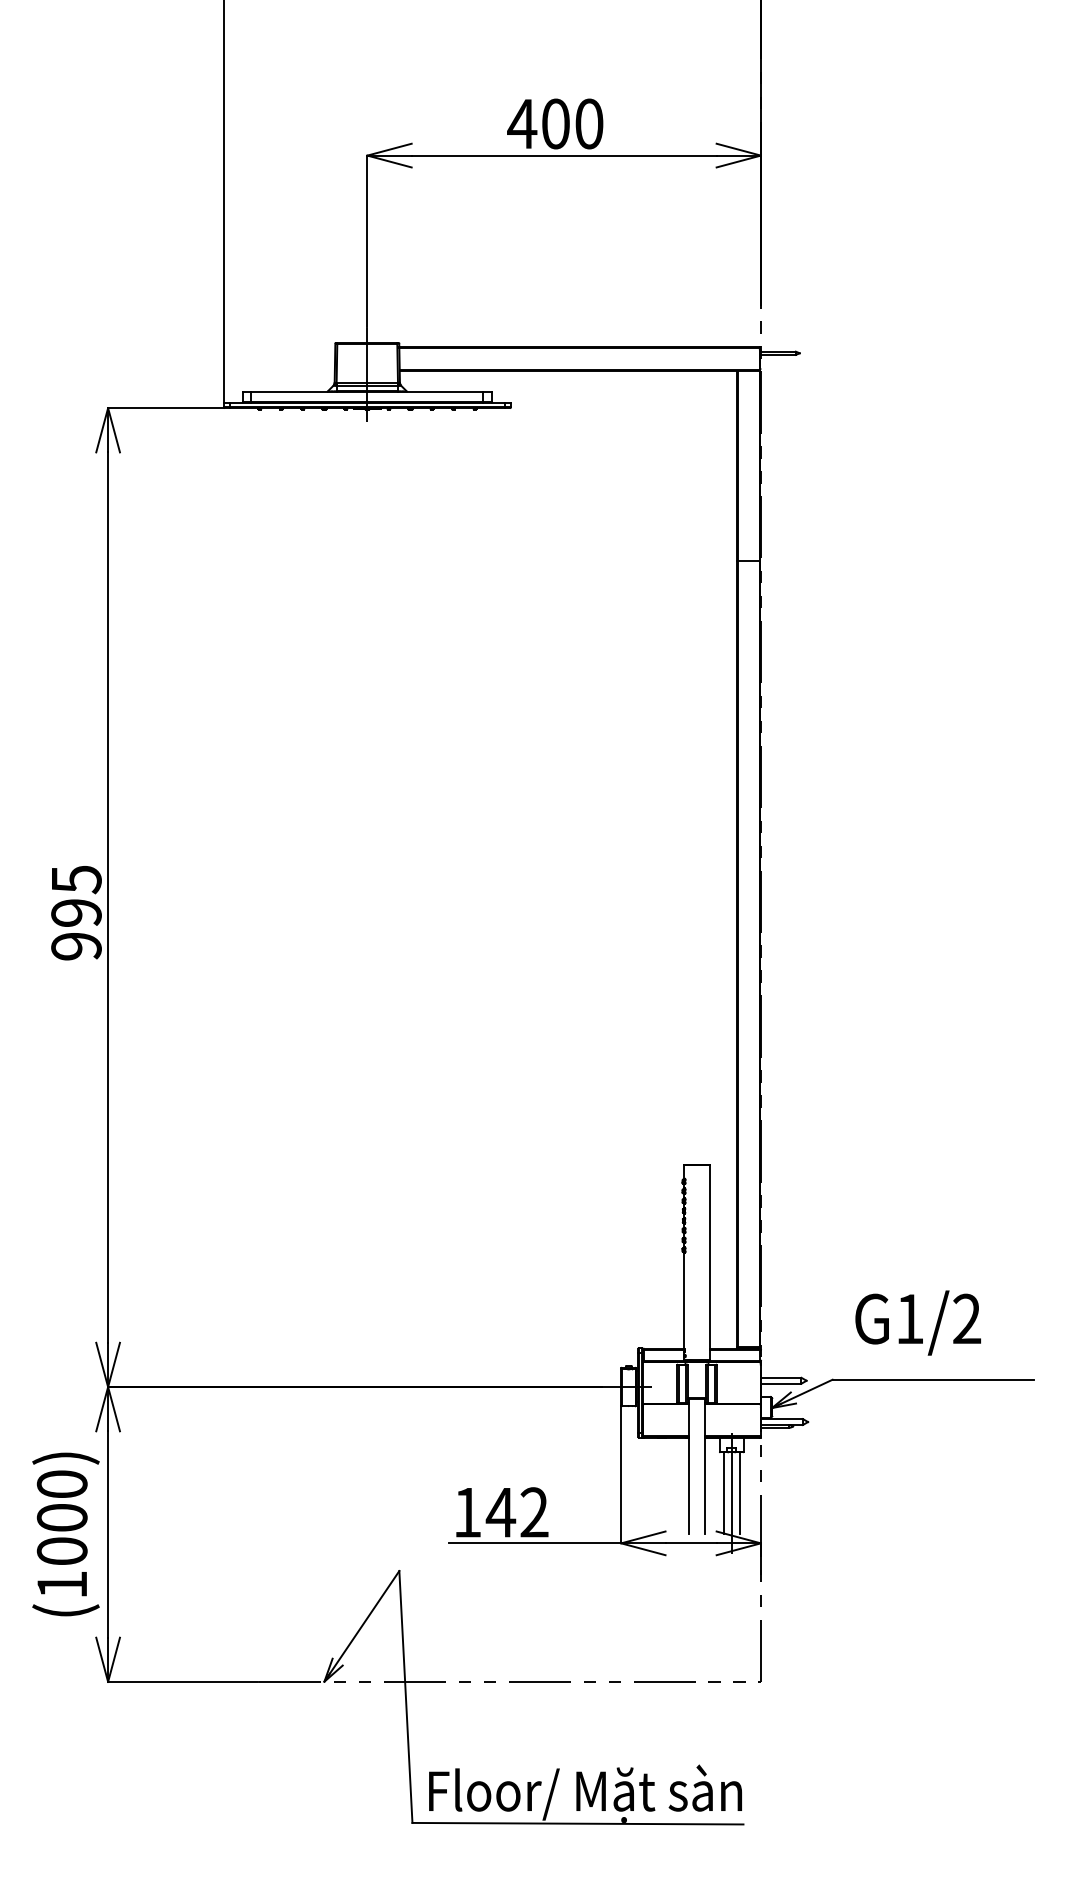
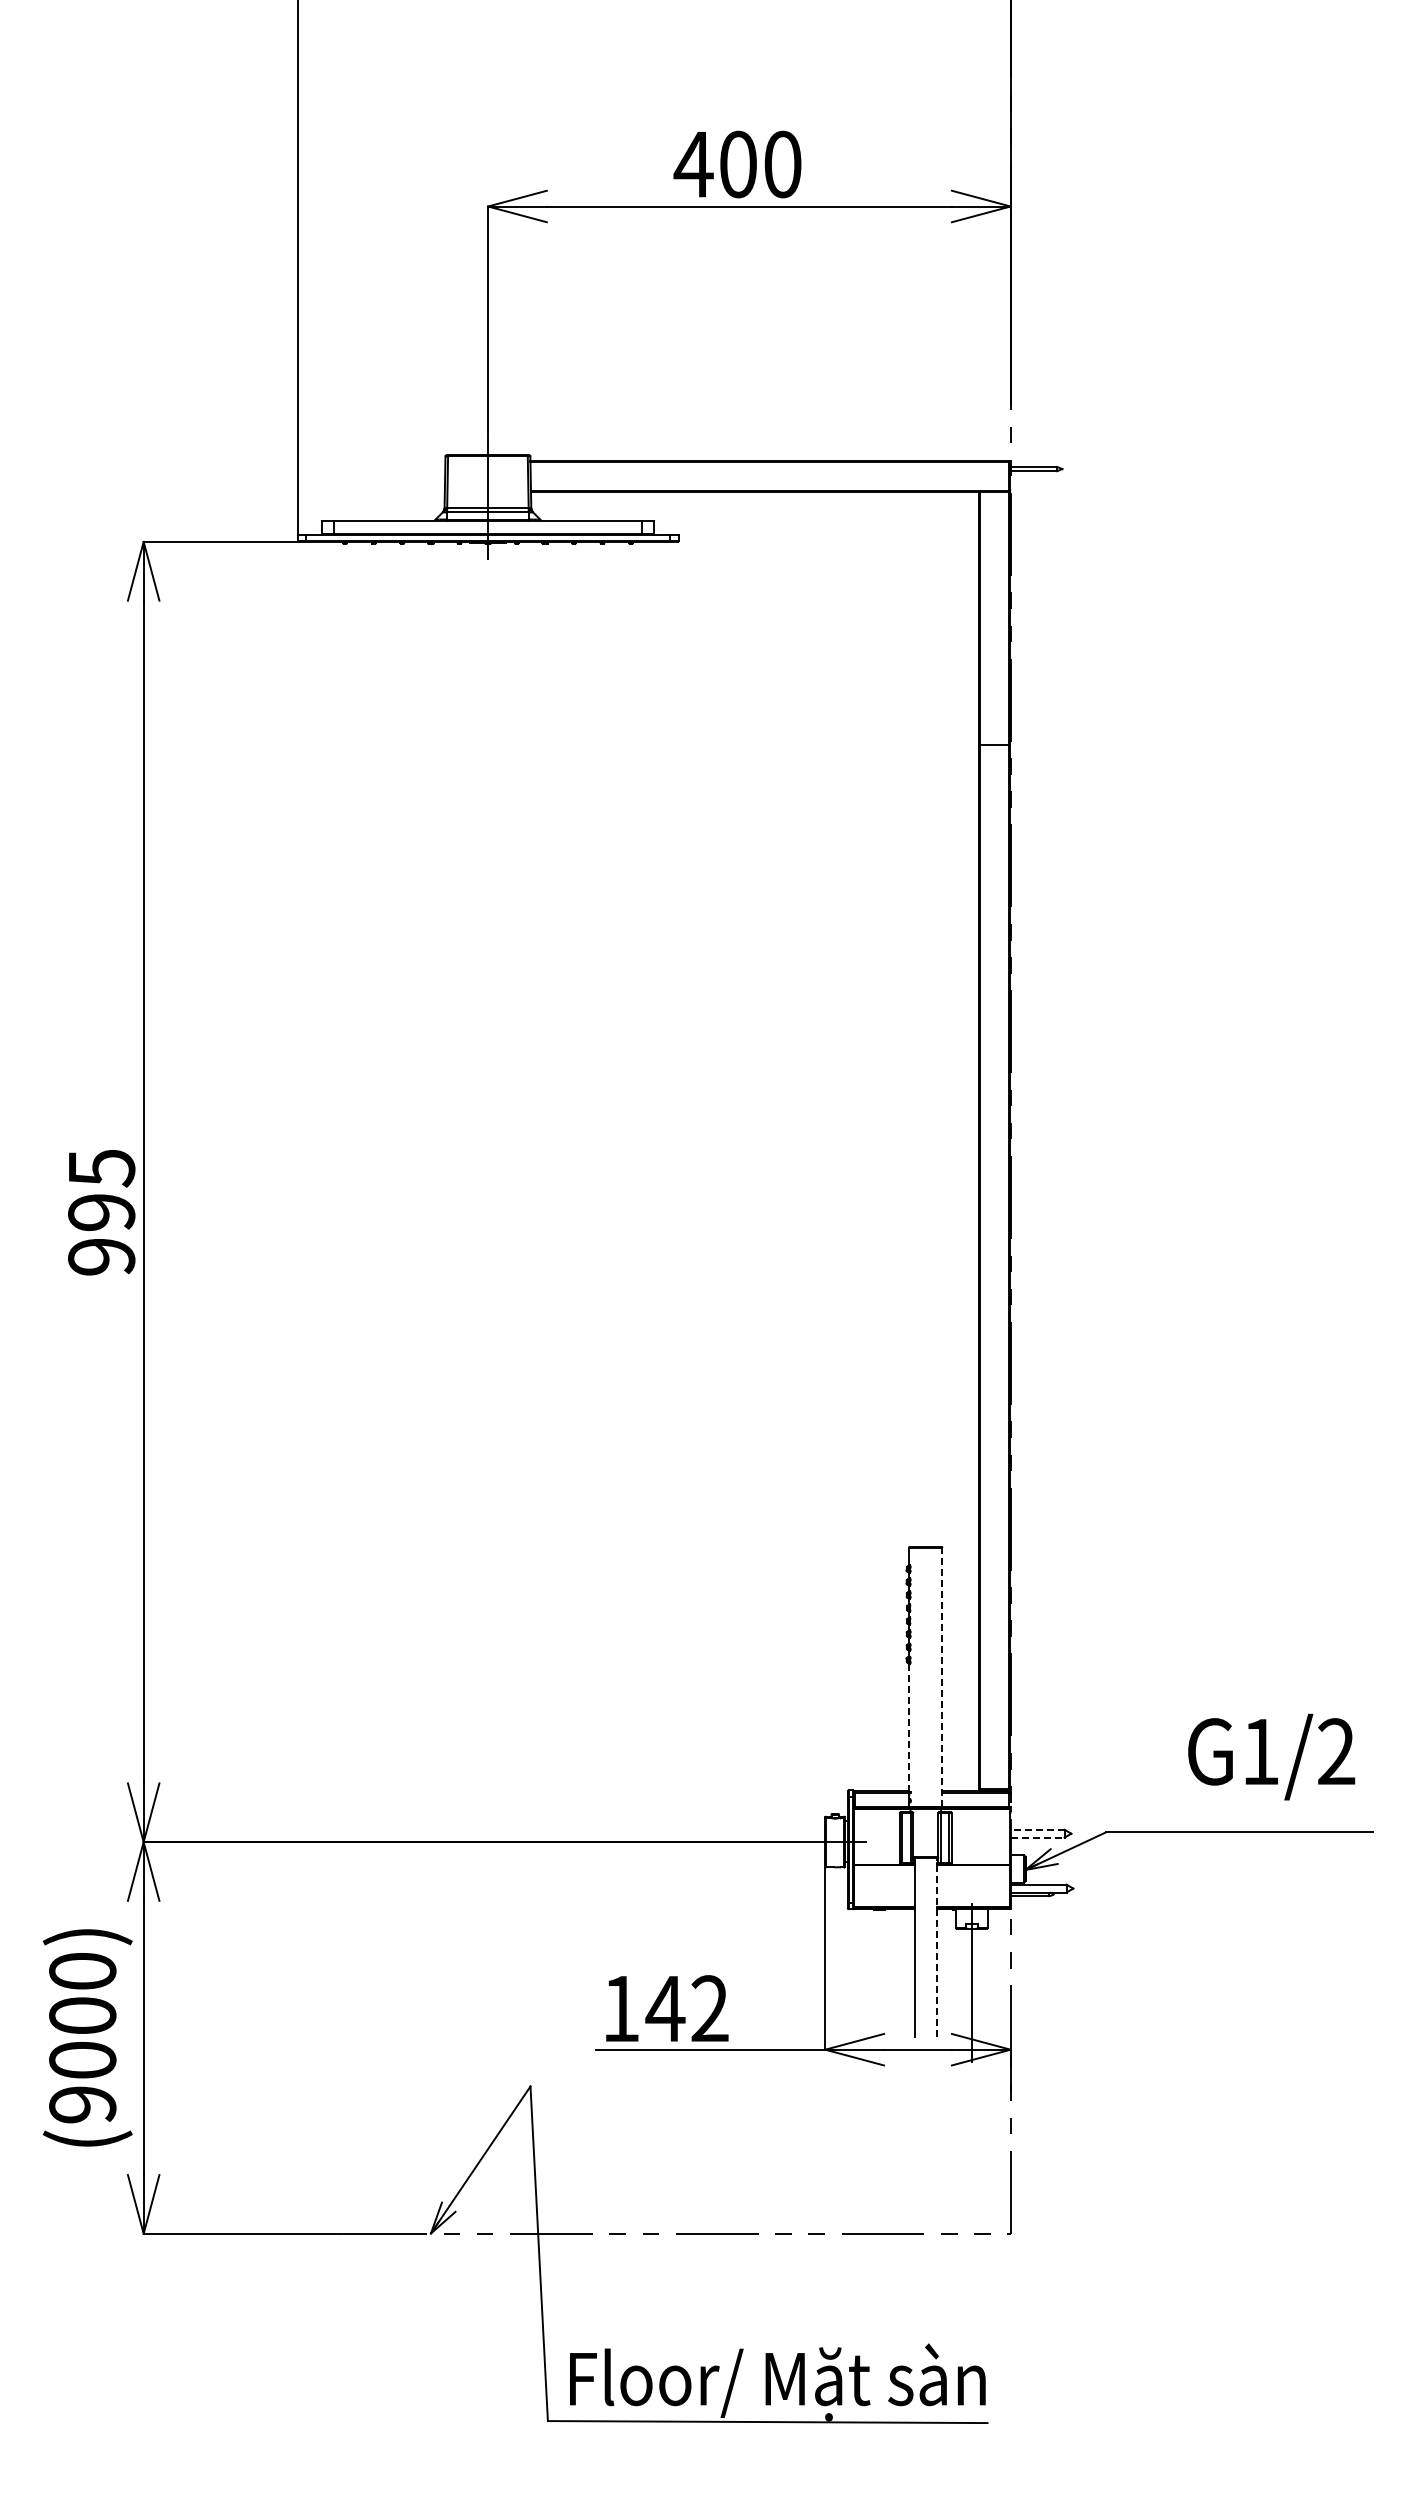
line: (709, 1263) -> (942, 1677), solid -> dashed
line: (684, 1301) -> (909, 1728), solid -> dashed
text: (918, 1322) -> (1271, 1756), moved
line: (781, 1377) -> (1037, 1829), solid -> dashed
line: (781, 1383) -> (1037, 1837), solid -> dashed
line: (705, 1466) -> (936, 1947), solid -> dashed
line: (723, 1492) -> (961, 1982), removed
line: (739, 1492) -> (982, 1982), removed
text: (62, 1584) -> (82, 2104), (1000) -> (9000)

